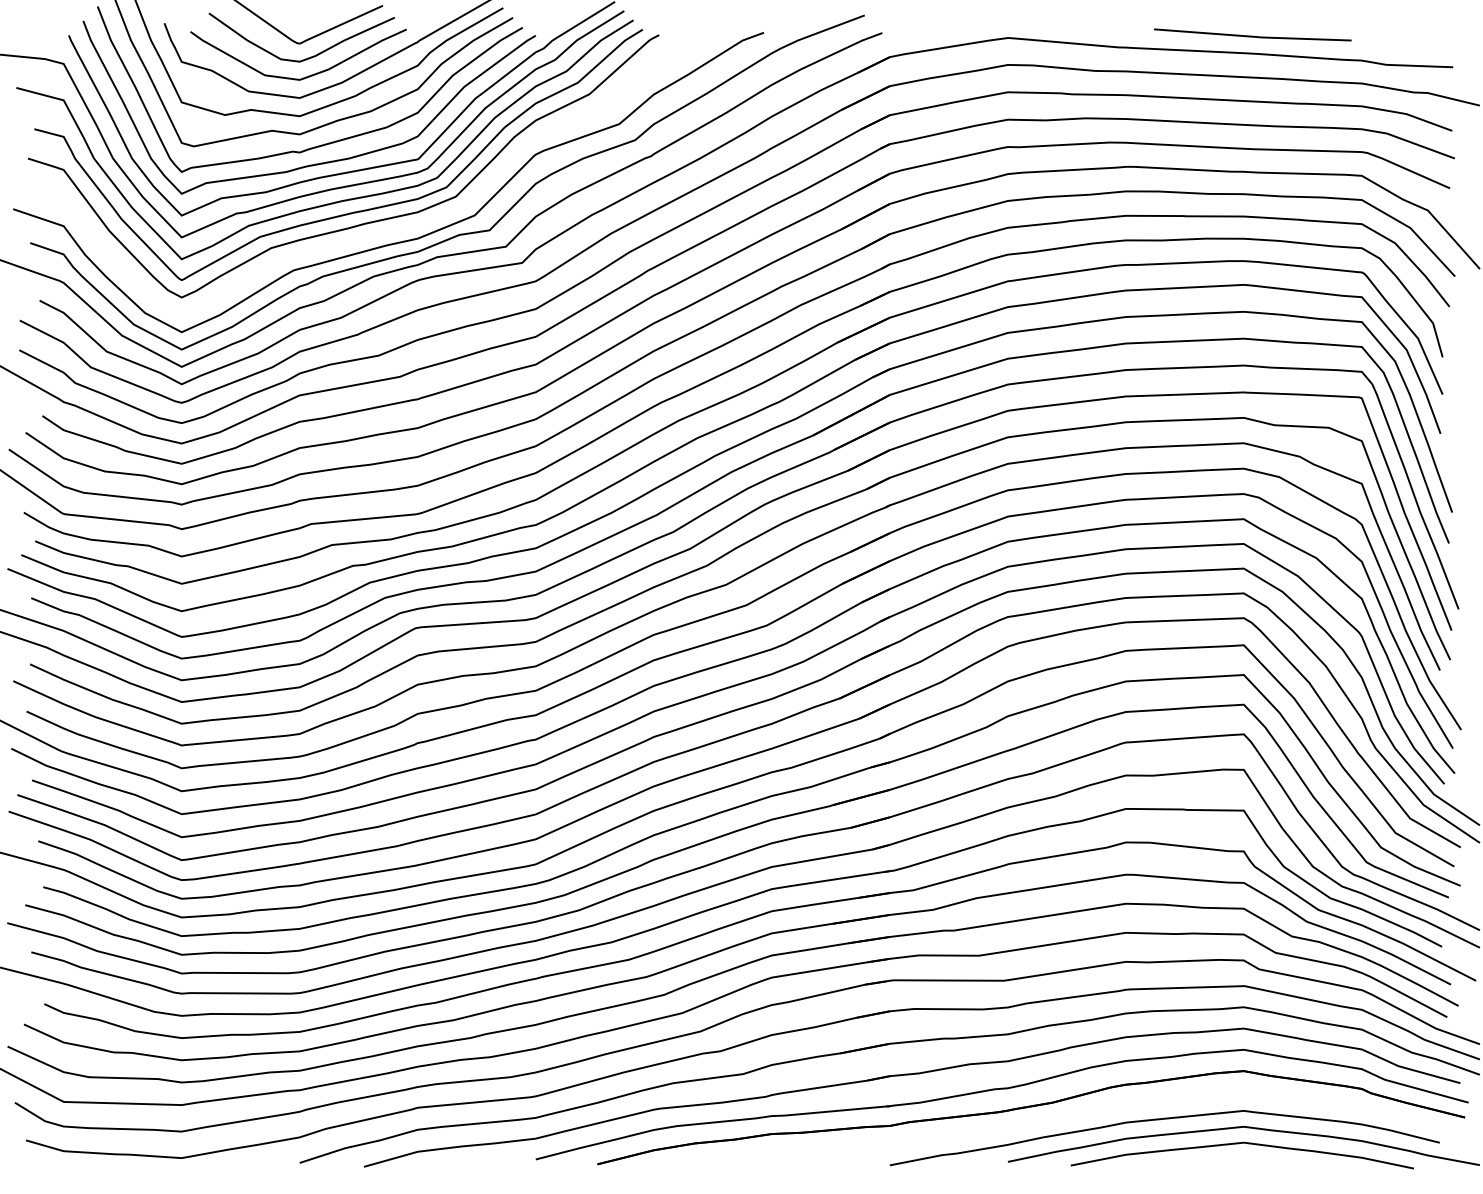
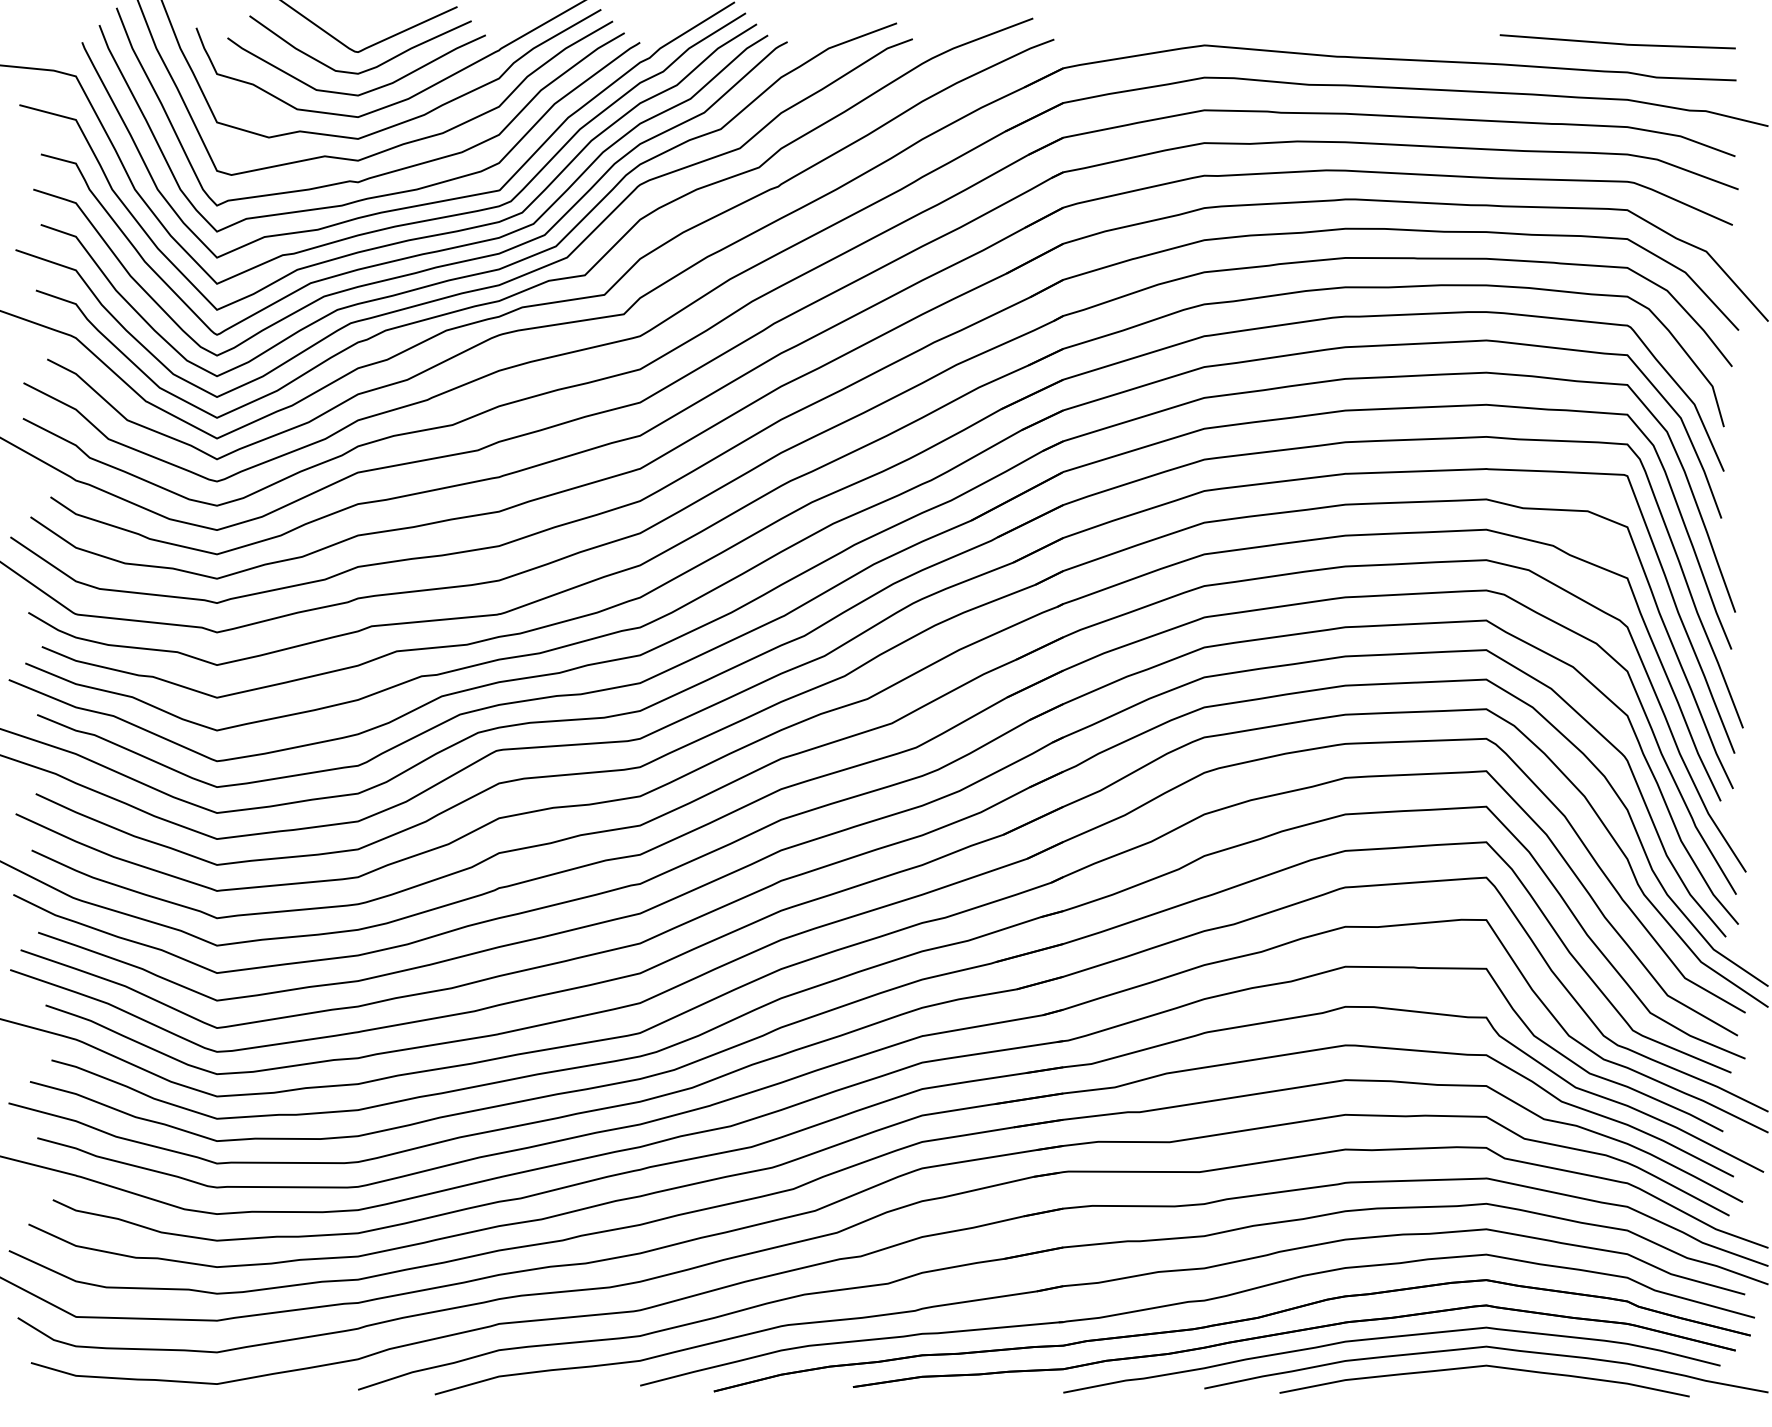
line: (1252, 35) -> (1617, 42), moved
curve: (402, 227) -> (480, 271), added
part: (1082, 1115) -> (1293, 1333), added

